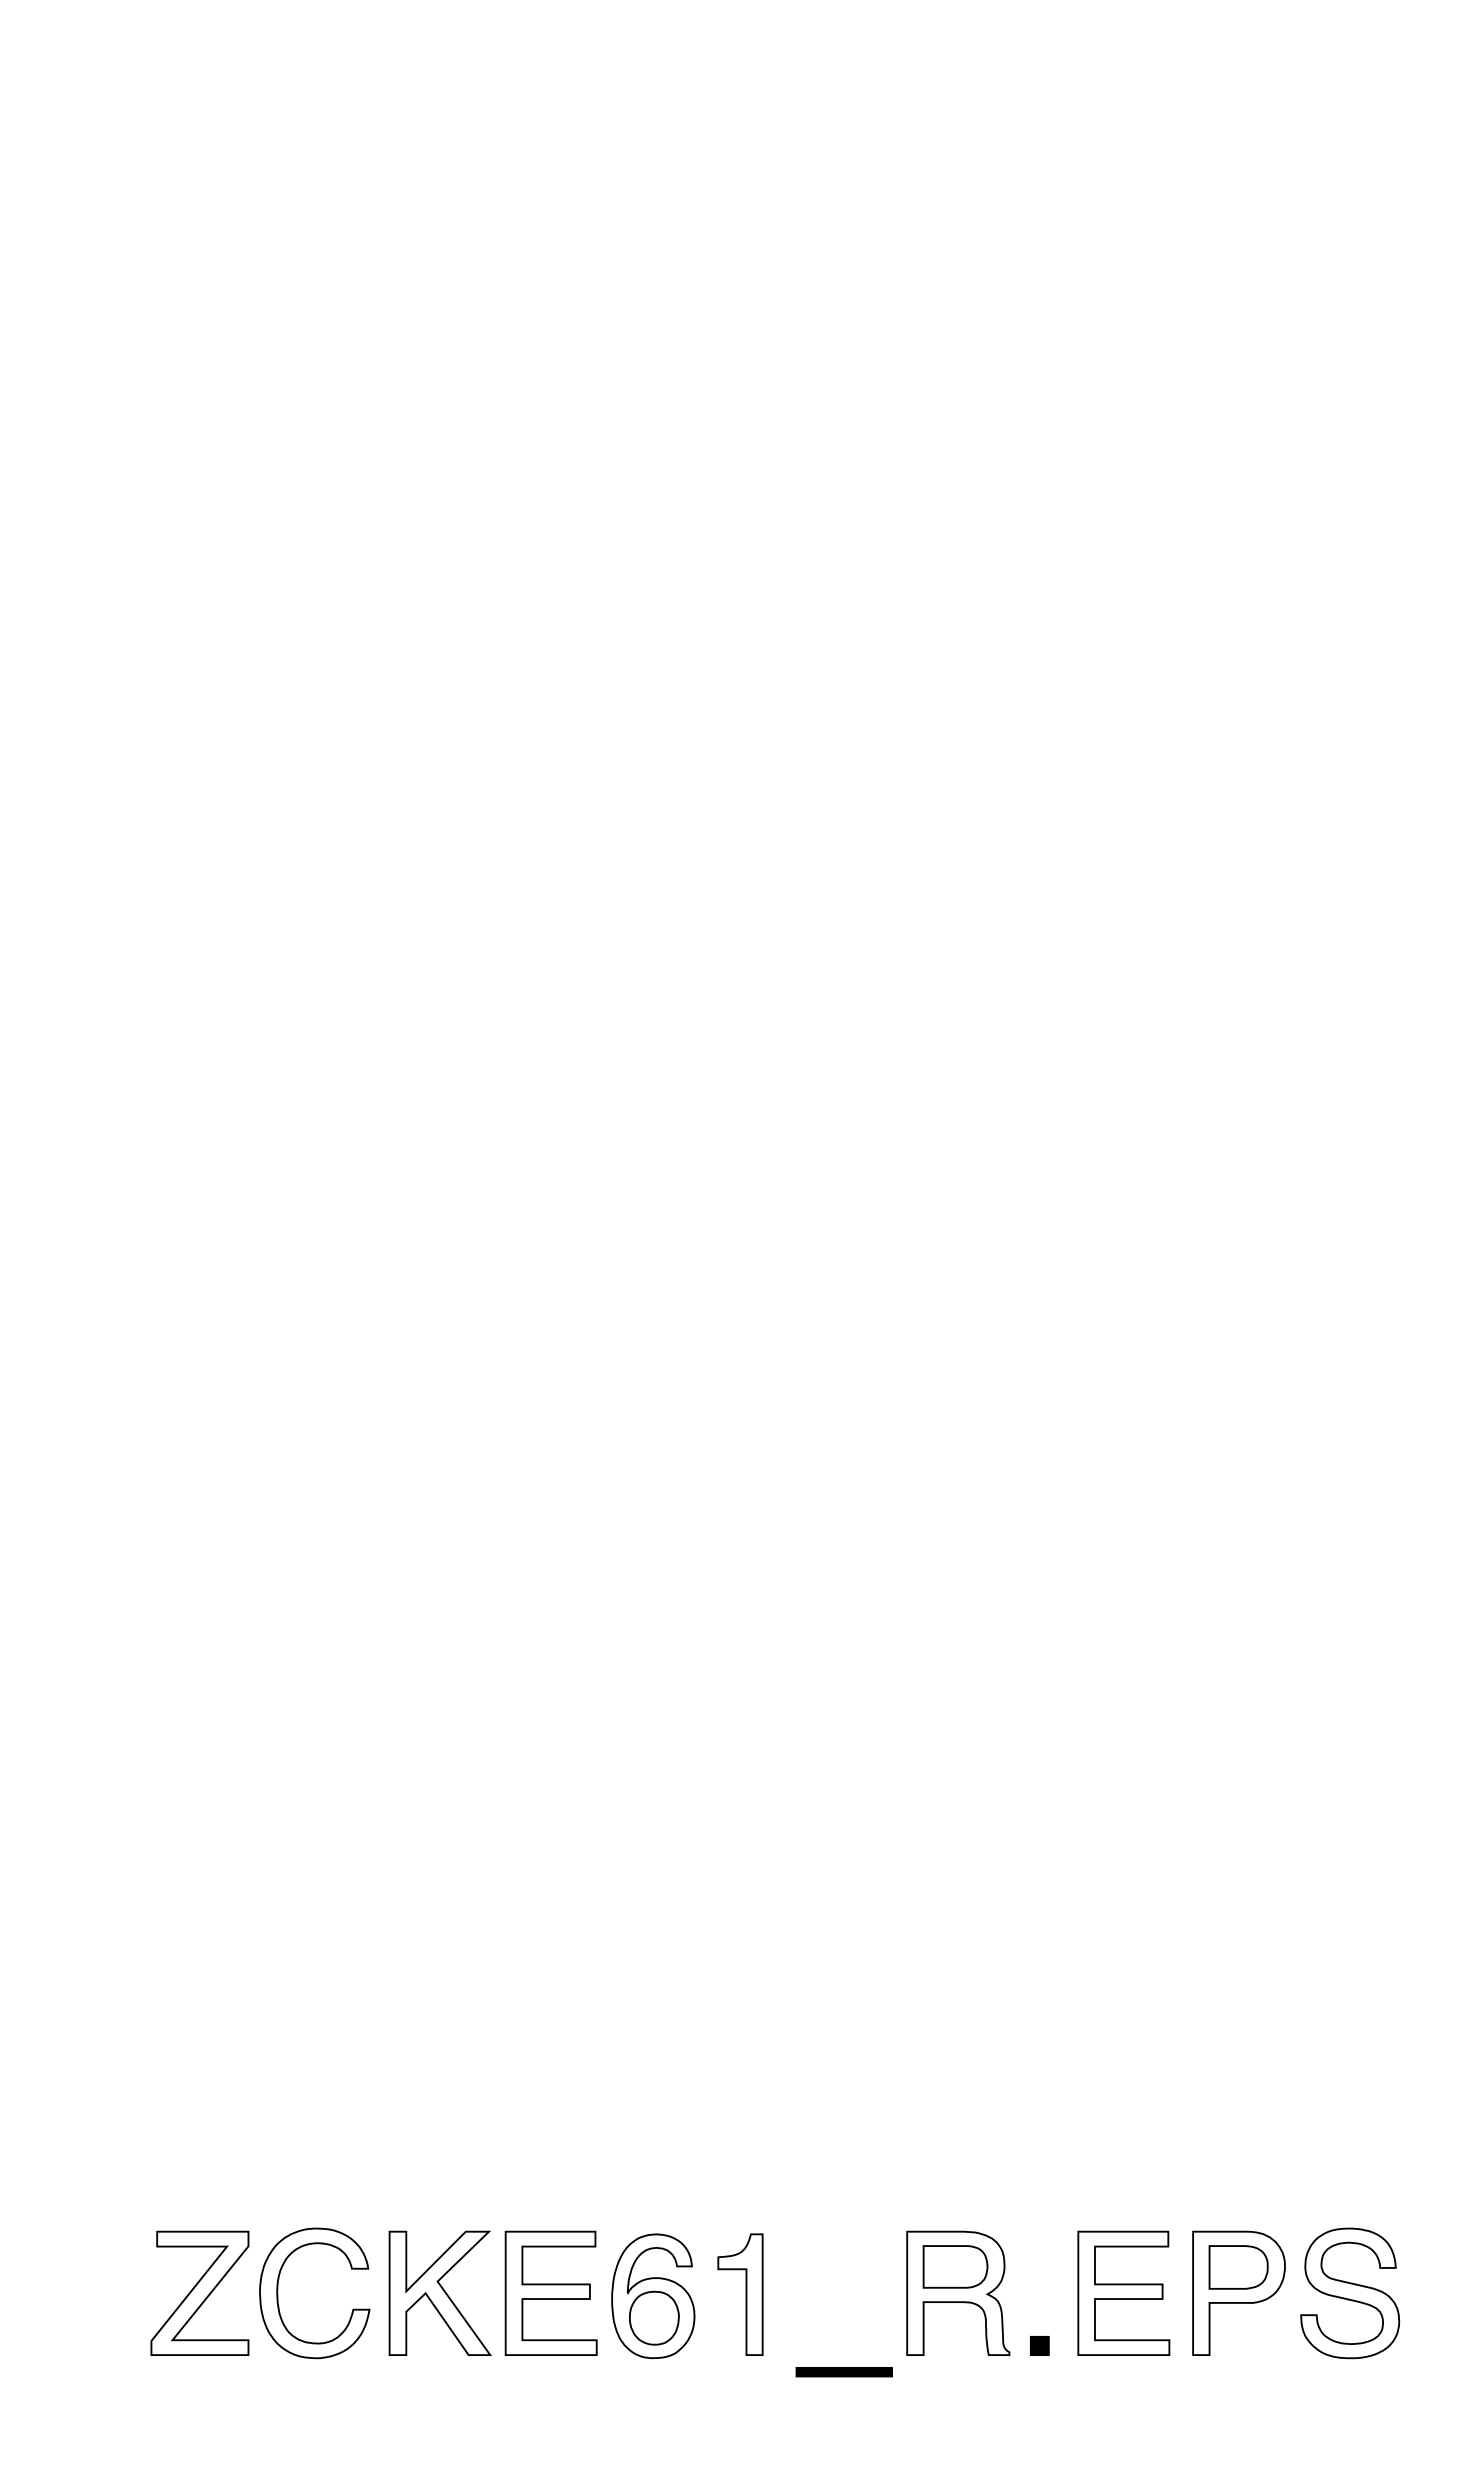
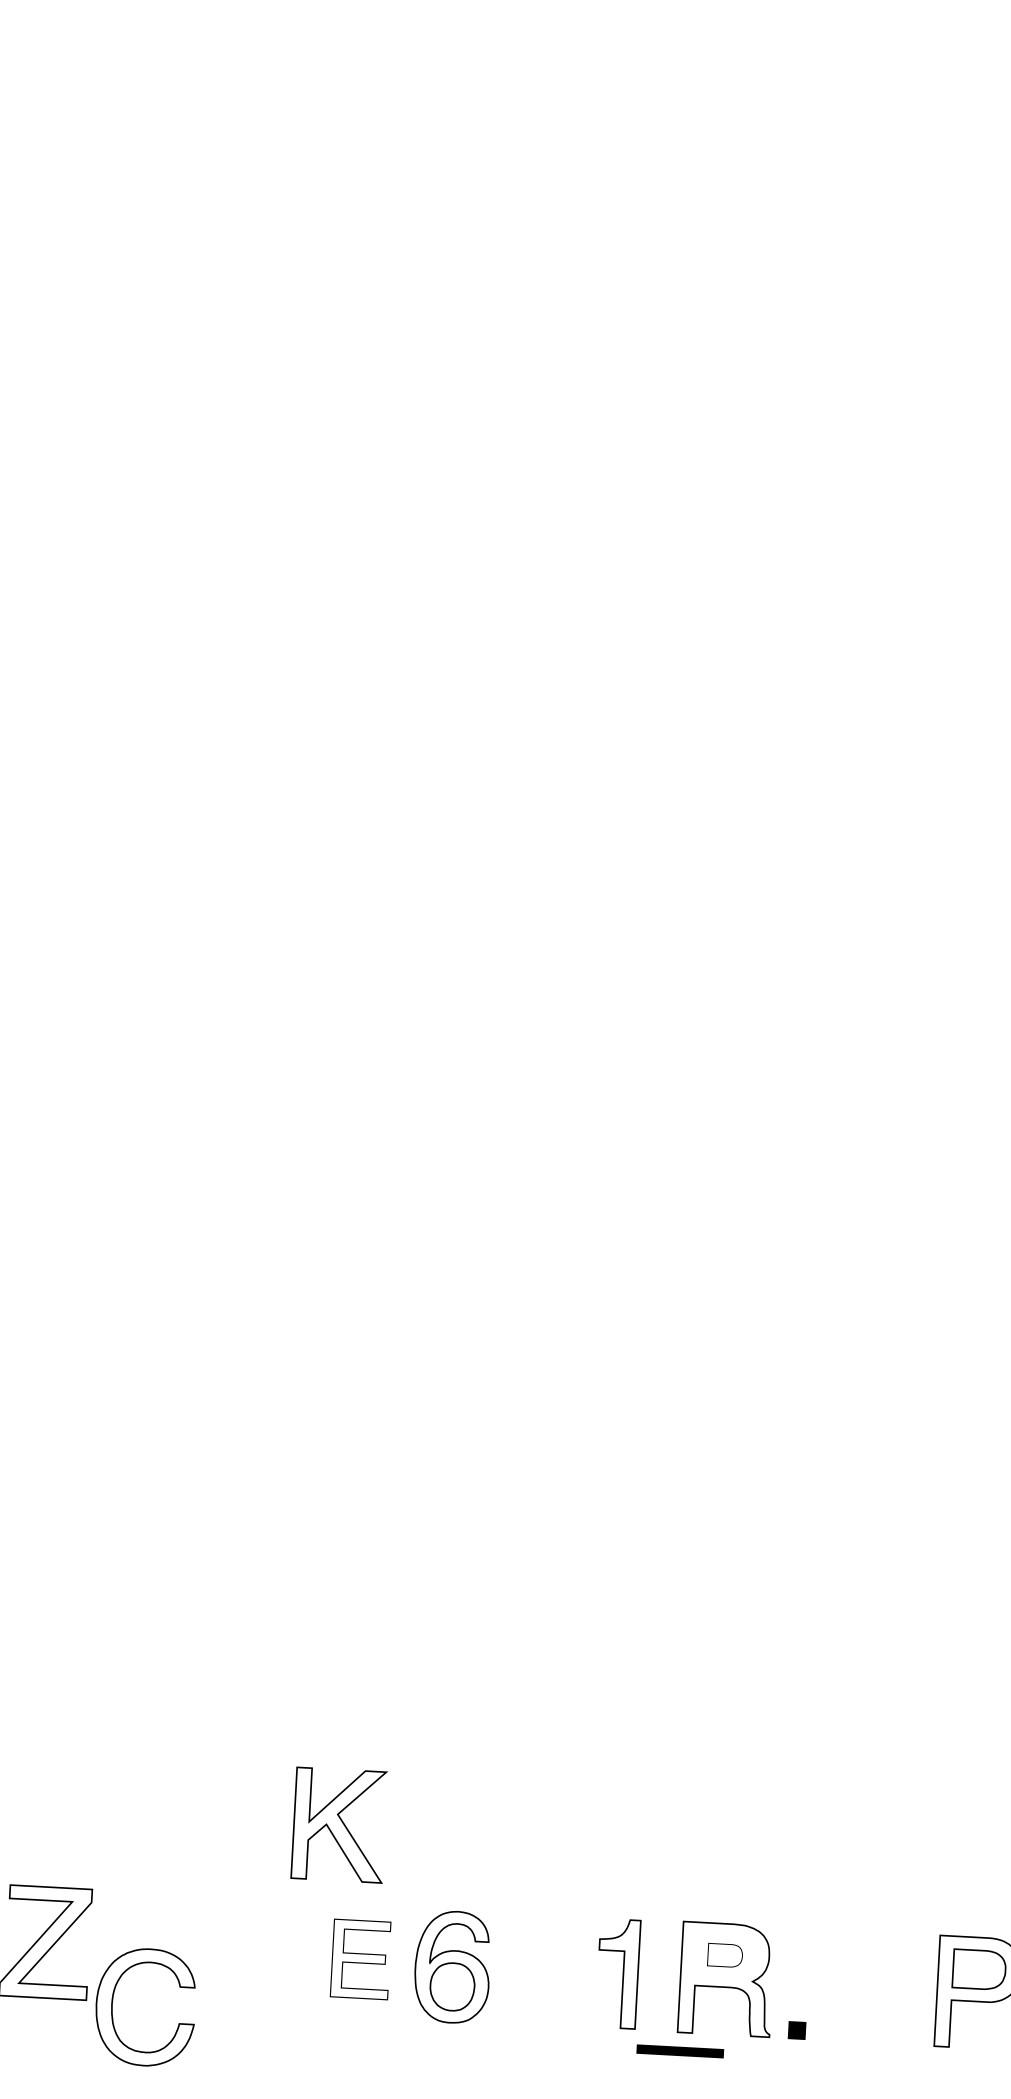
part: (955, 2266) -> (725, 1955), size x0.6
part: (439, 2292) -> (338, 1824), moved
part: (550, 2292) -> (360, 1958), size x0.7
part: (1123, 2292) -> (874, 1986), removed
part: (278, 2293) -> (113, 2005), moved
part: (740, 2294) -> (618, 1973), moved
part: (843, 2372) -> (679, 2051), moved

